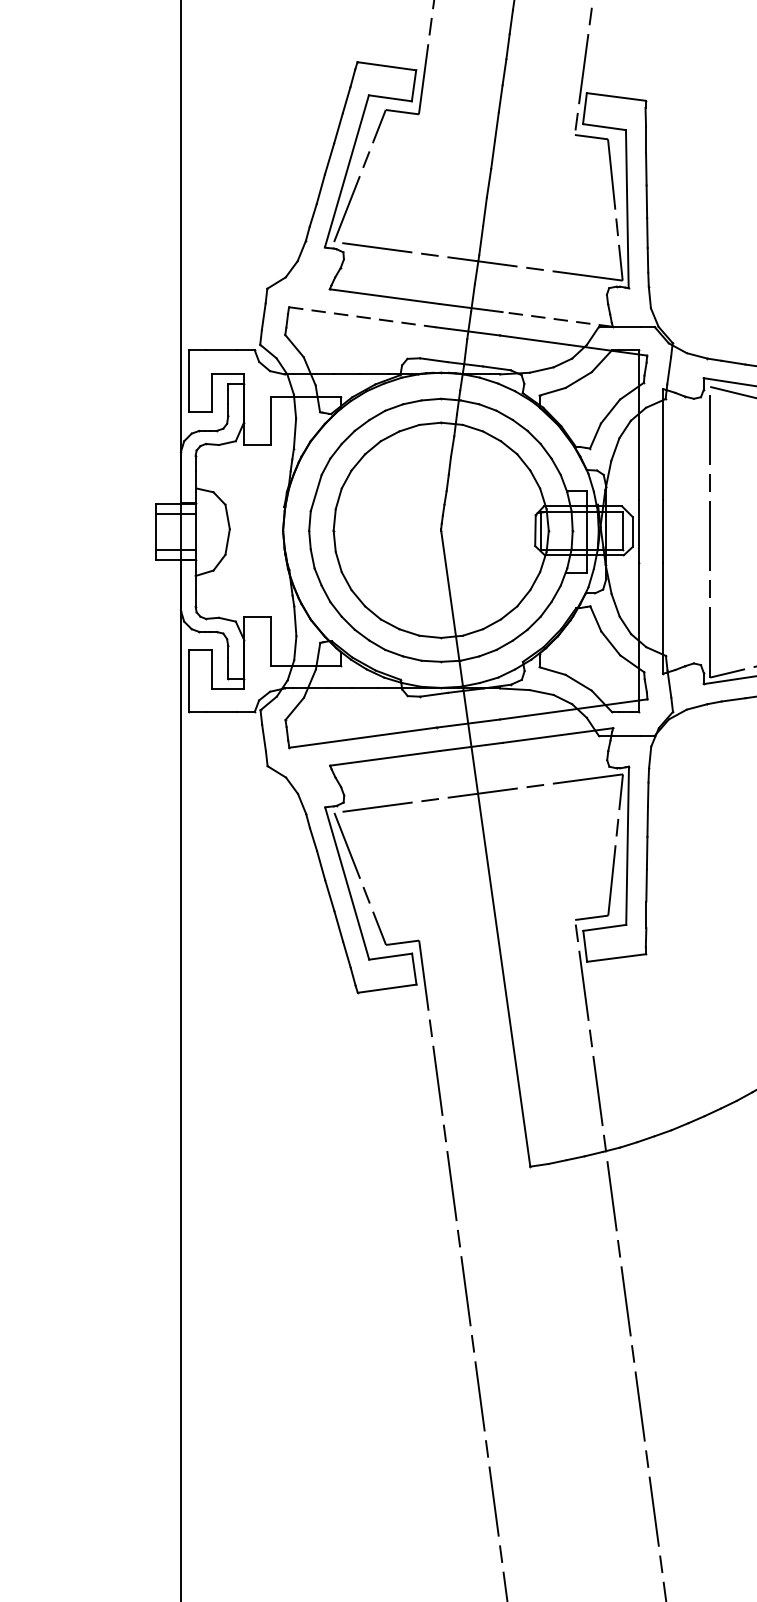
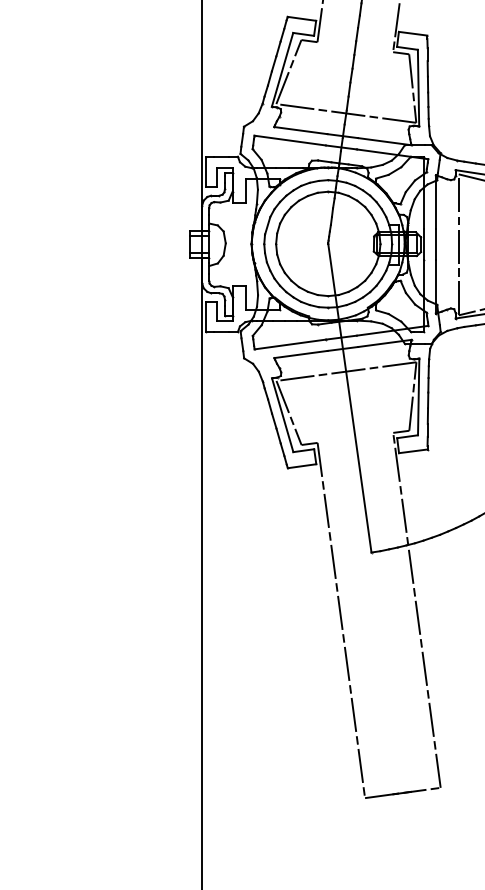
line: (363, 317) -> (290, 140), dashed -> solid
line: (557, 319) -> (384, 141), dashed -> solid

